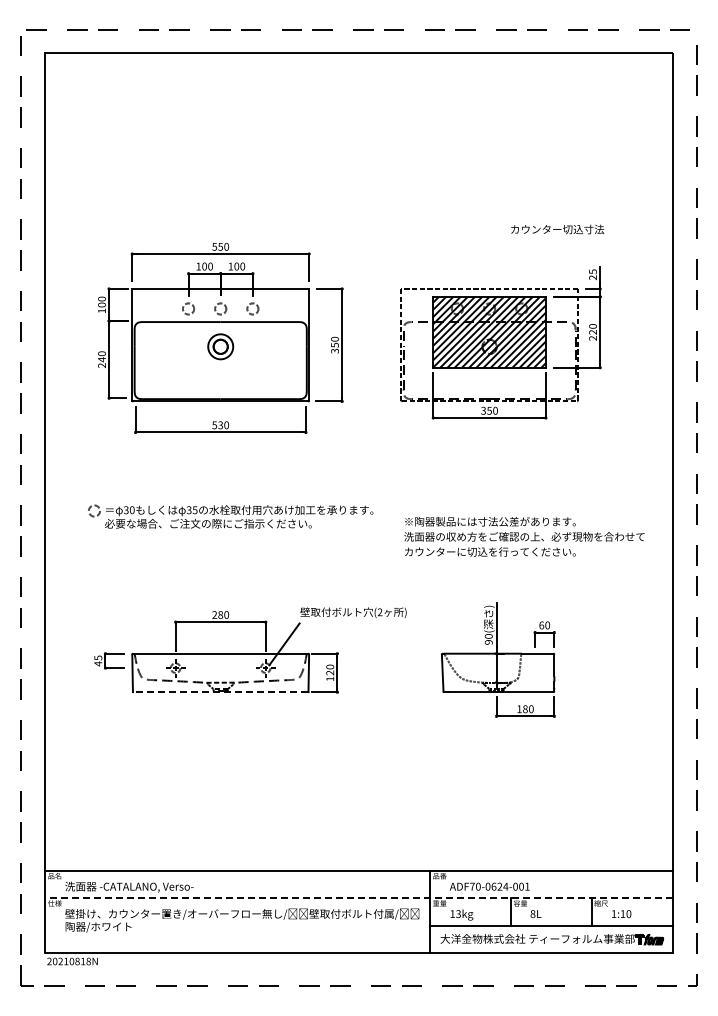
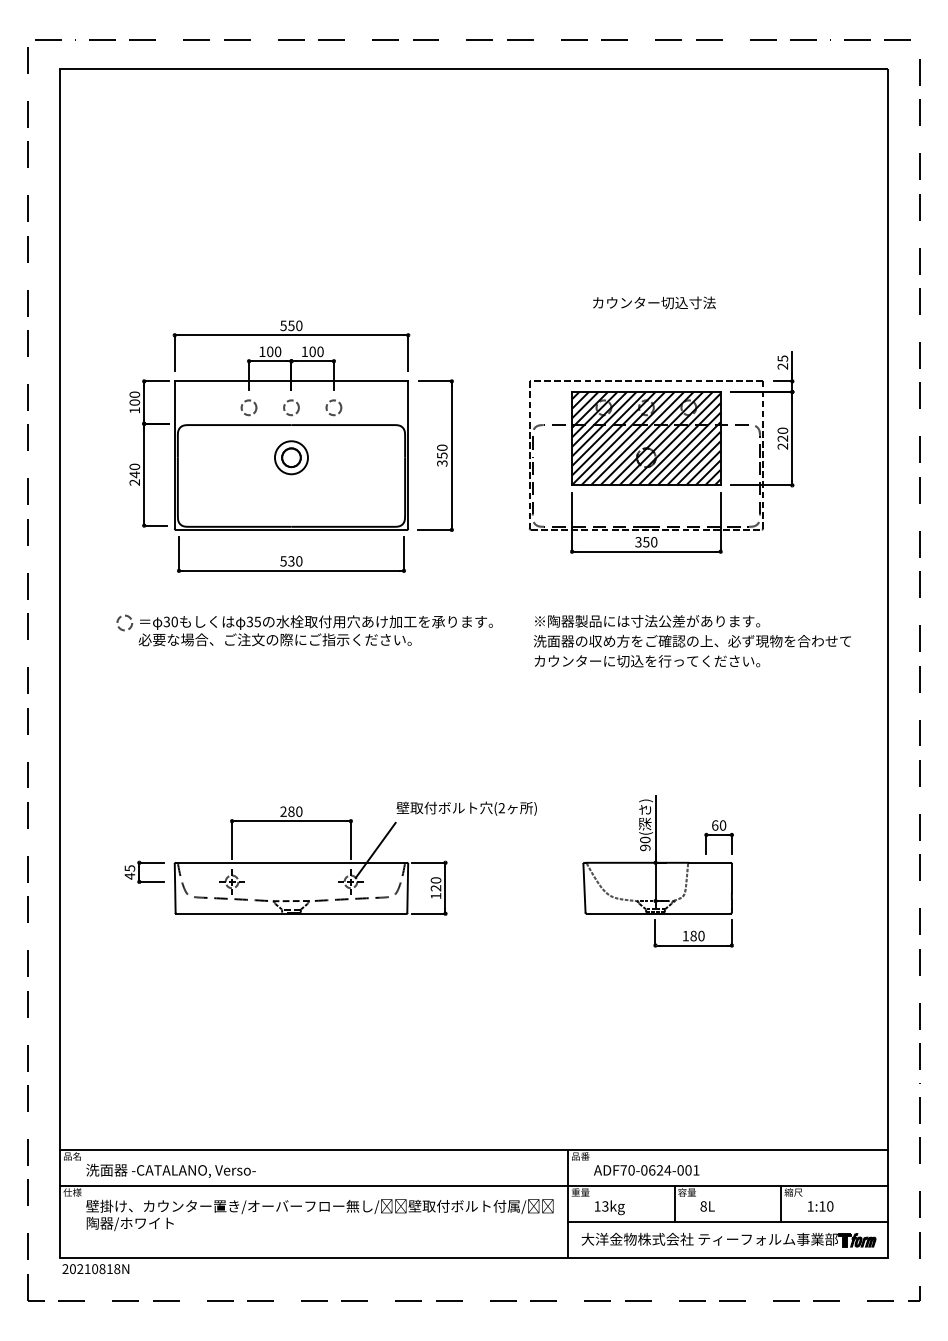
text: (557, 229) -> (654, 302), moved
part: (230, 516) -> (304, 630), moved
text: (524, 536) -> (692, 640), moved
line: (220, 692) -> (291, 914), dashed -> solid
line: (359, 898) -> (474, 1185), dashed -> solid

